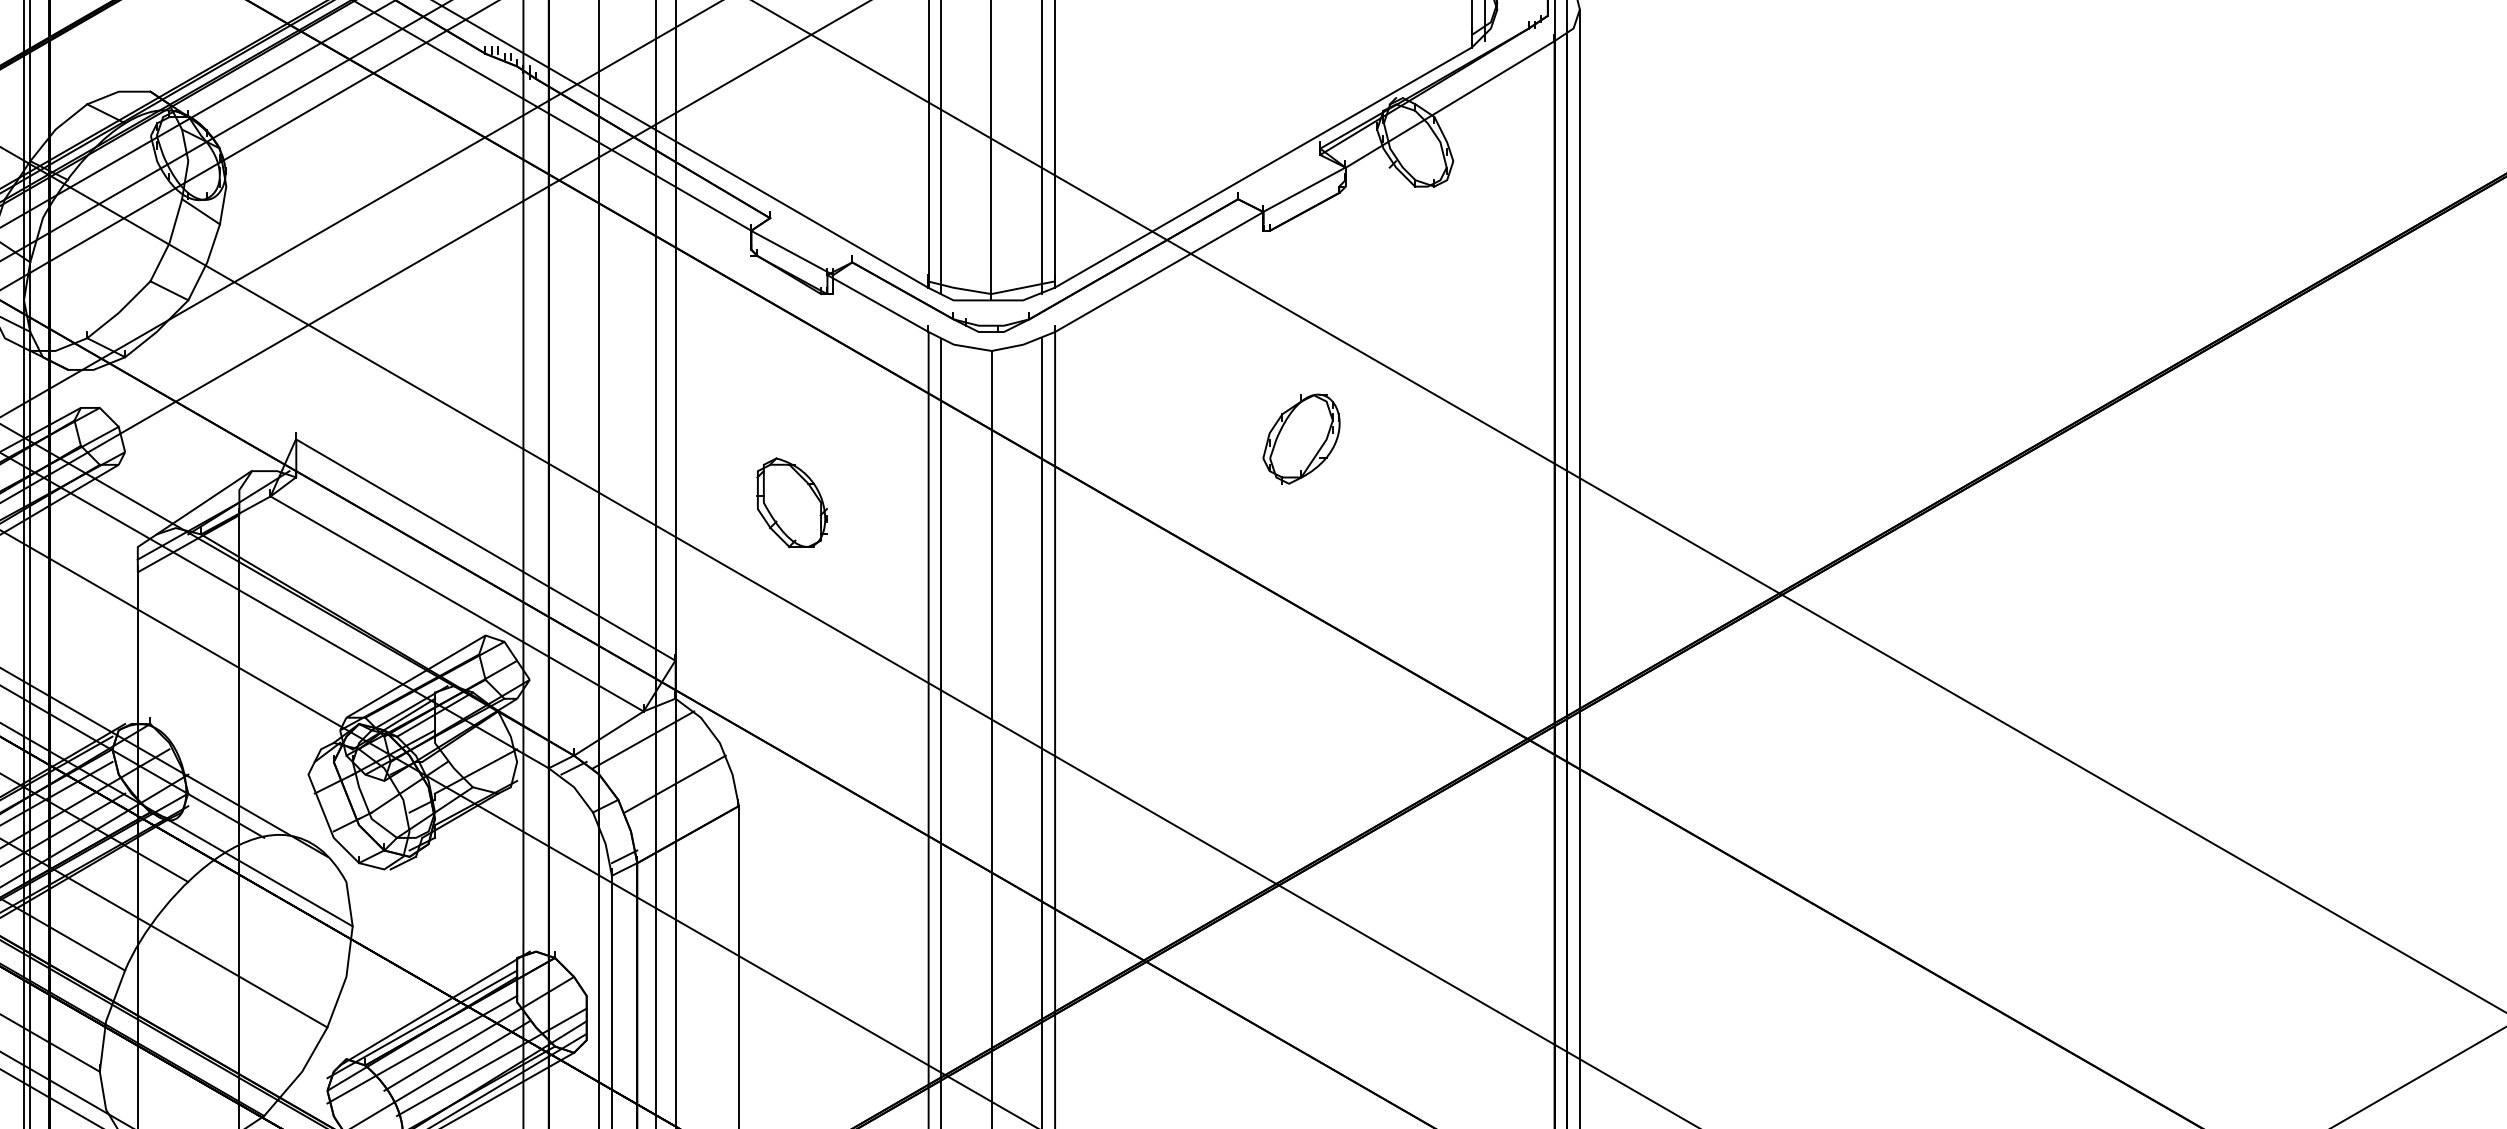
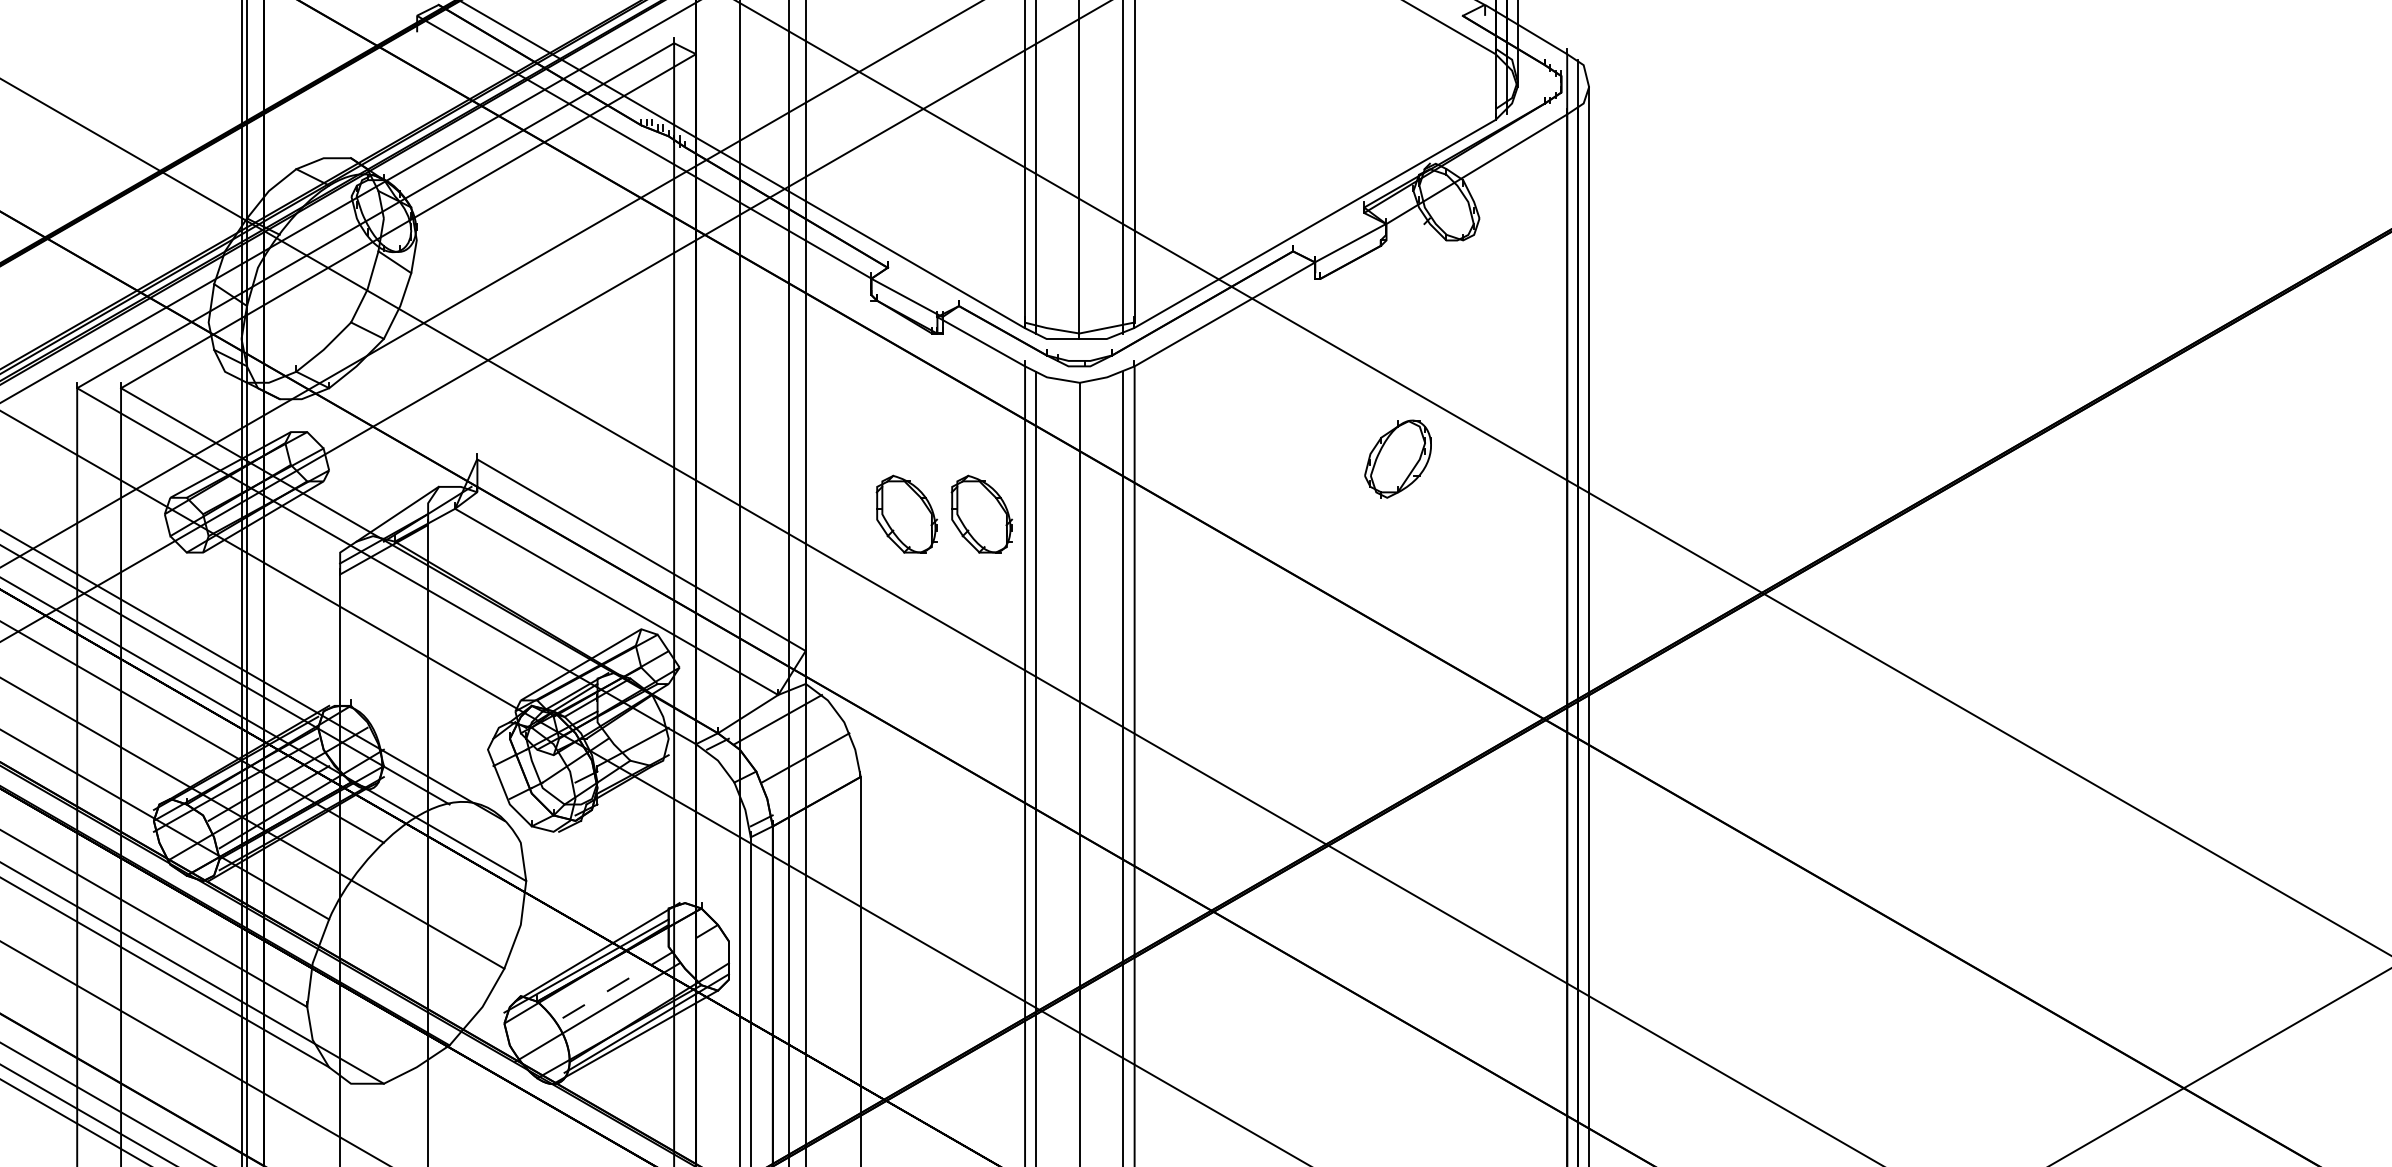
part: (1300, 438) -> (1397, 458), moved
part: (878, 501) -> (981, 513), added
line: (478, 1034) -> (635, 974), solid -> dashed
line: (422, 1049) -> (586, 987), removed
line: (491, 1061) -> (646, 998), removed

